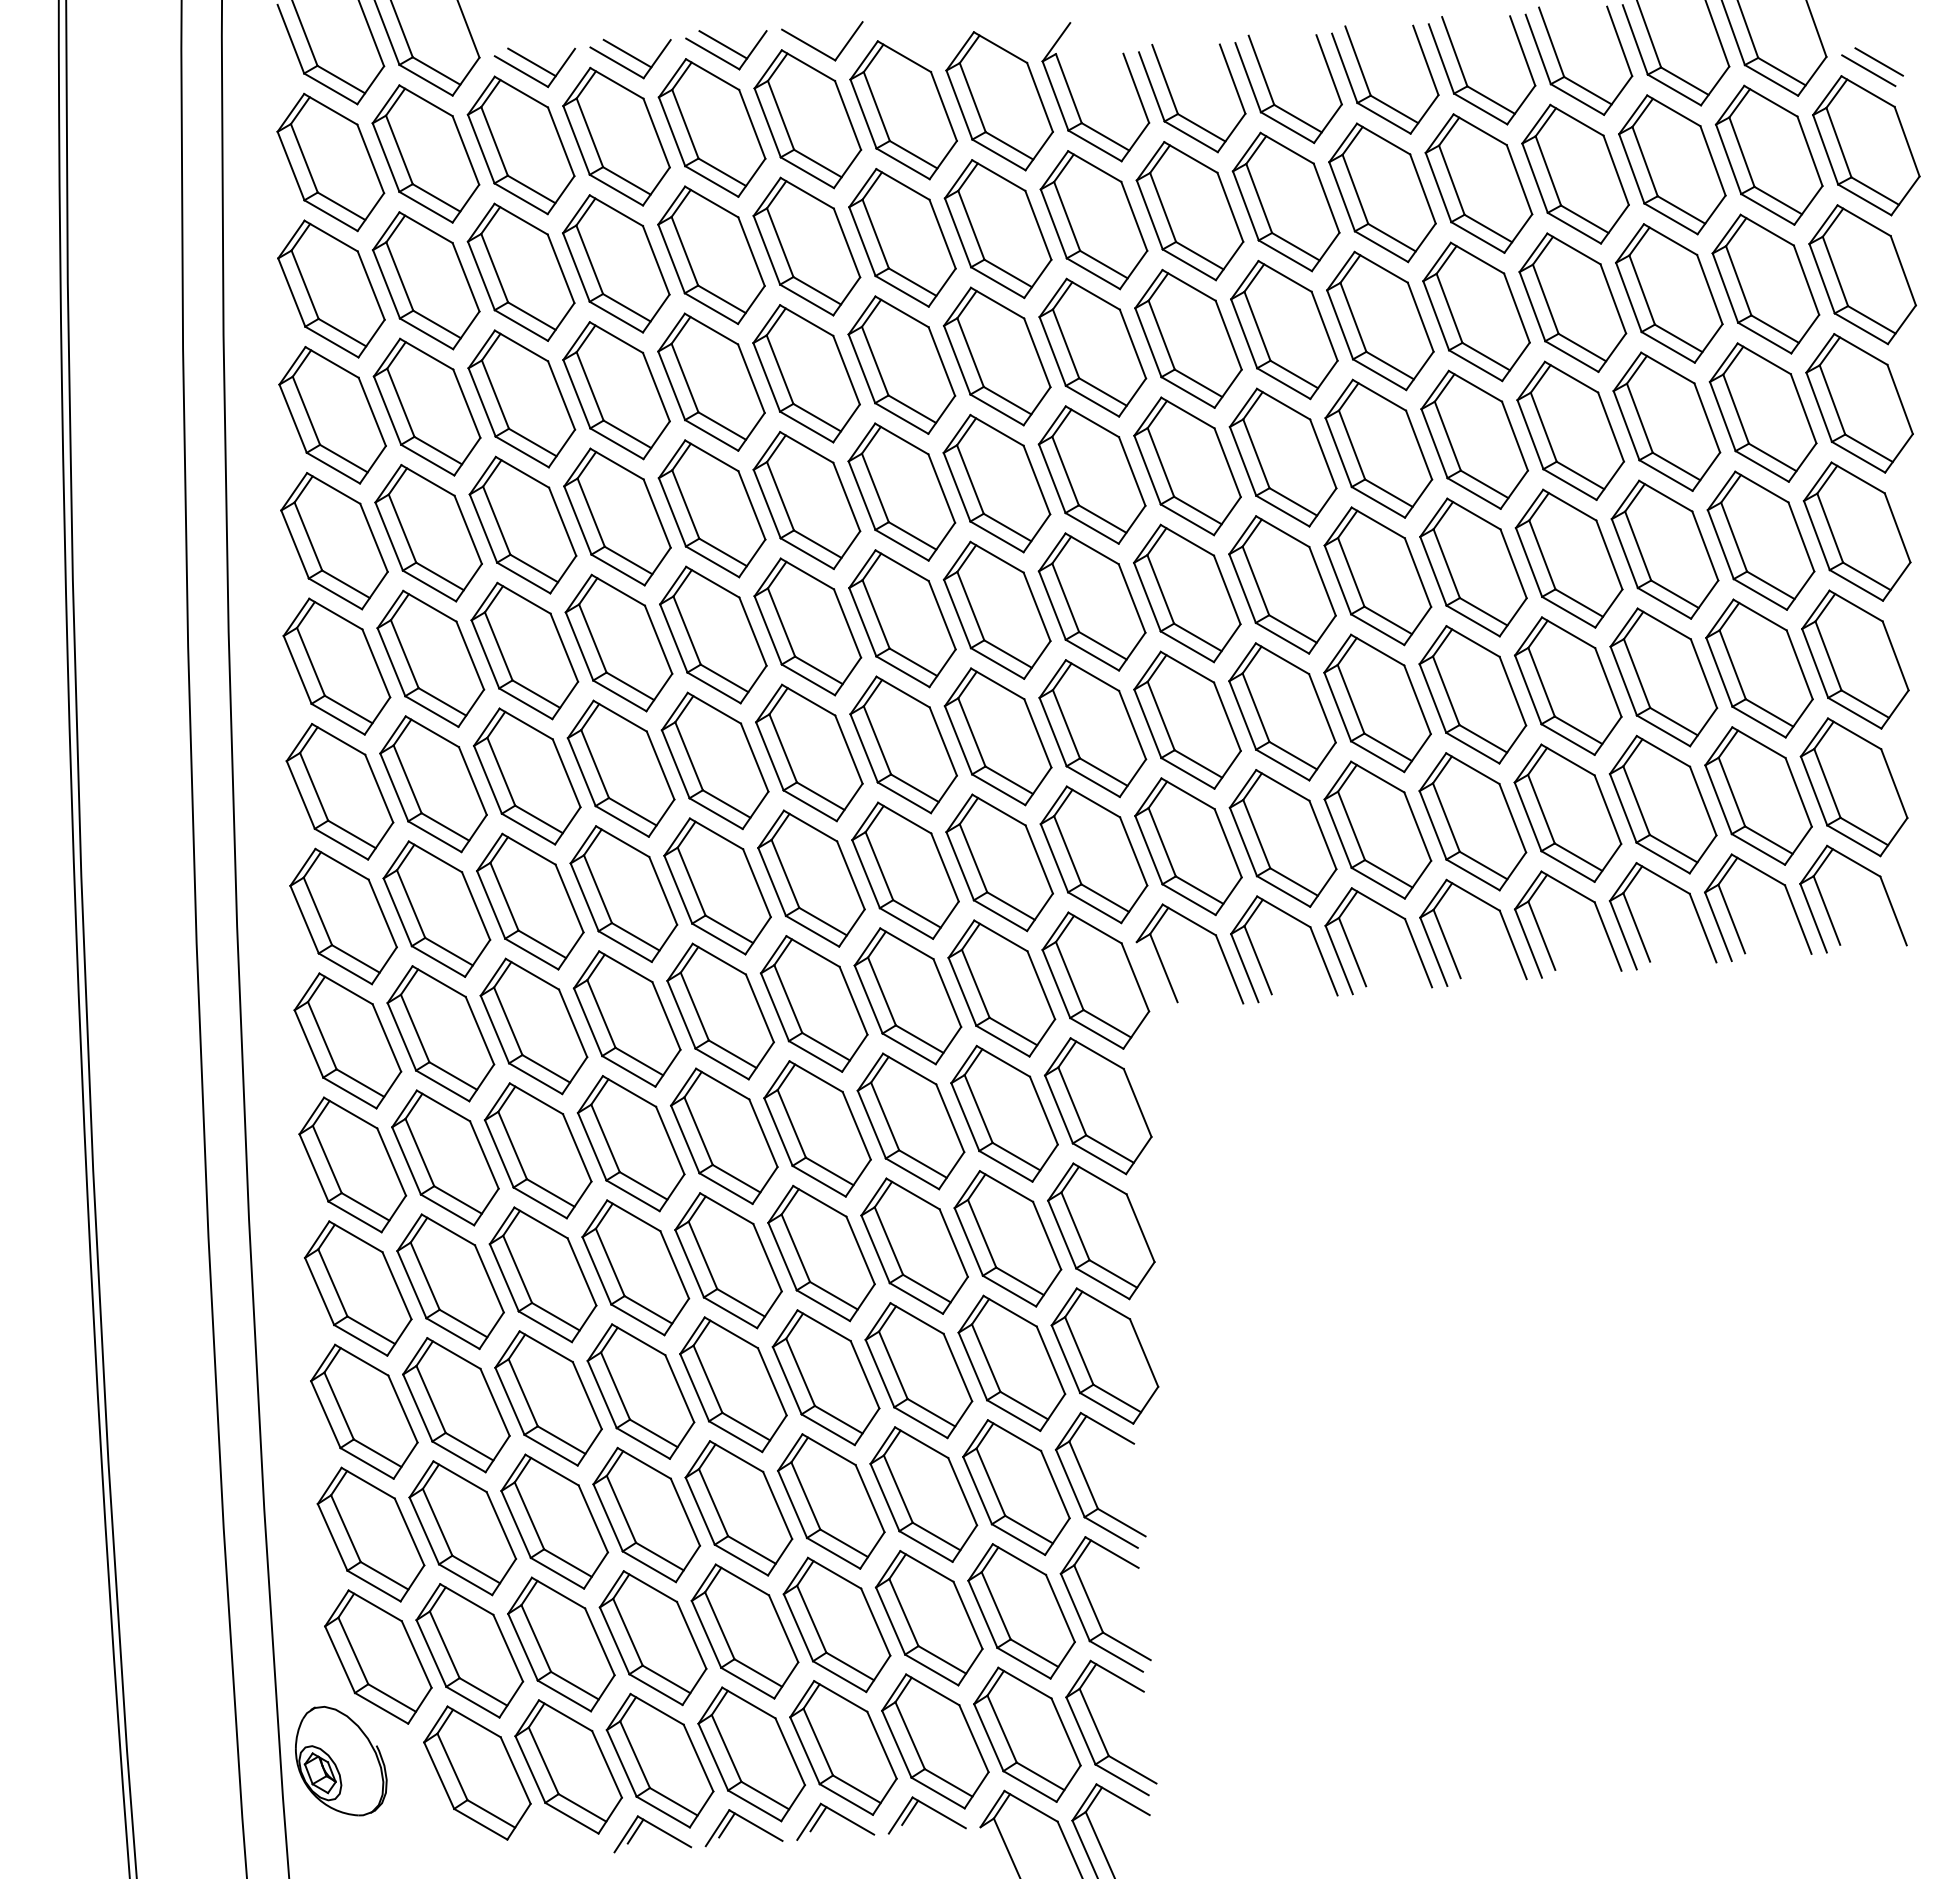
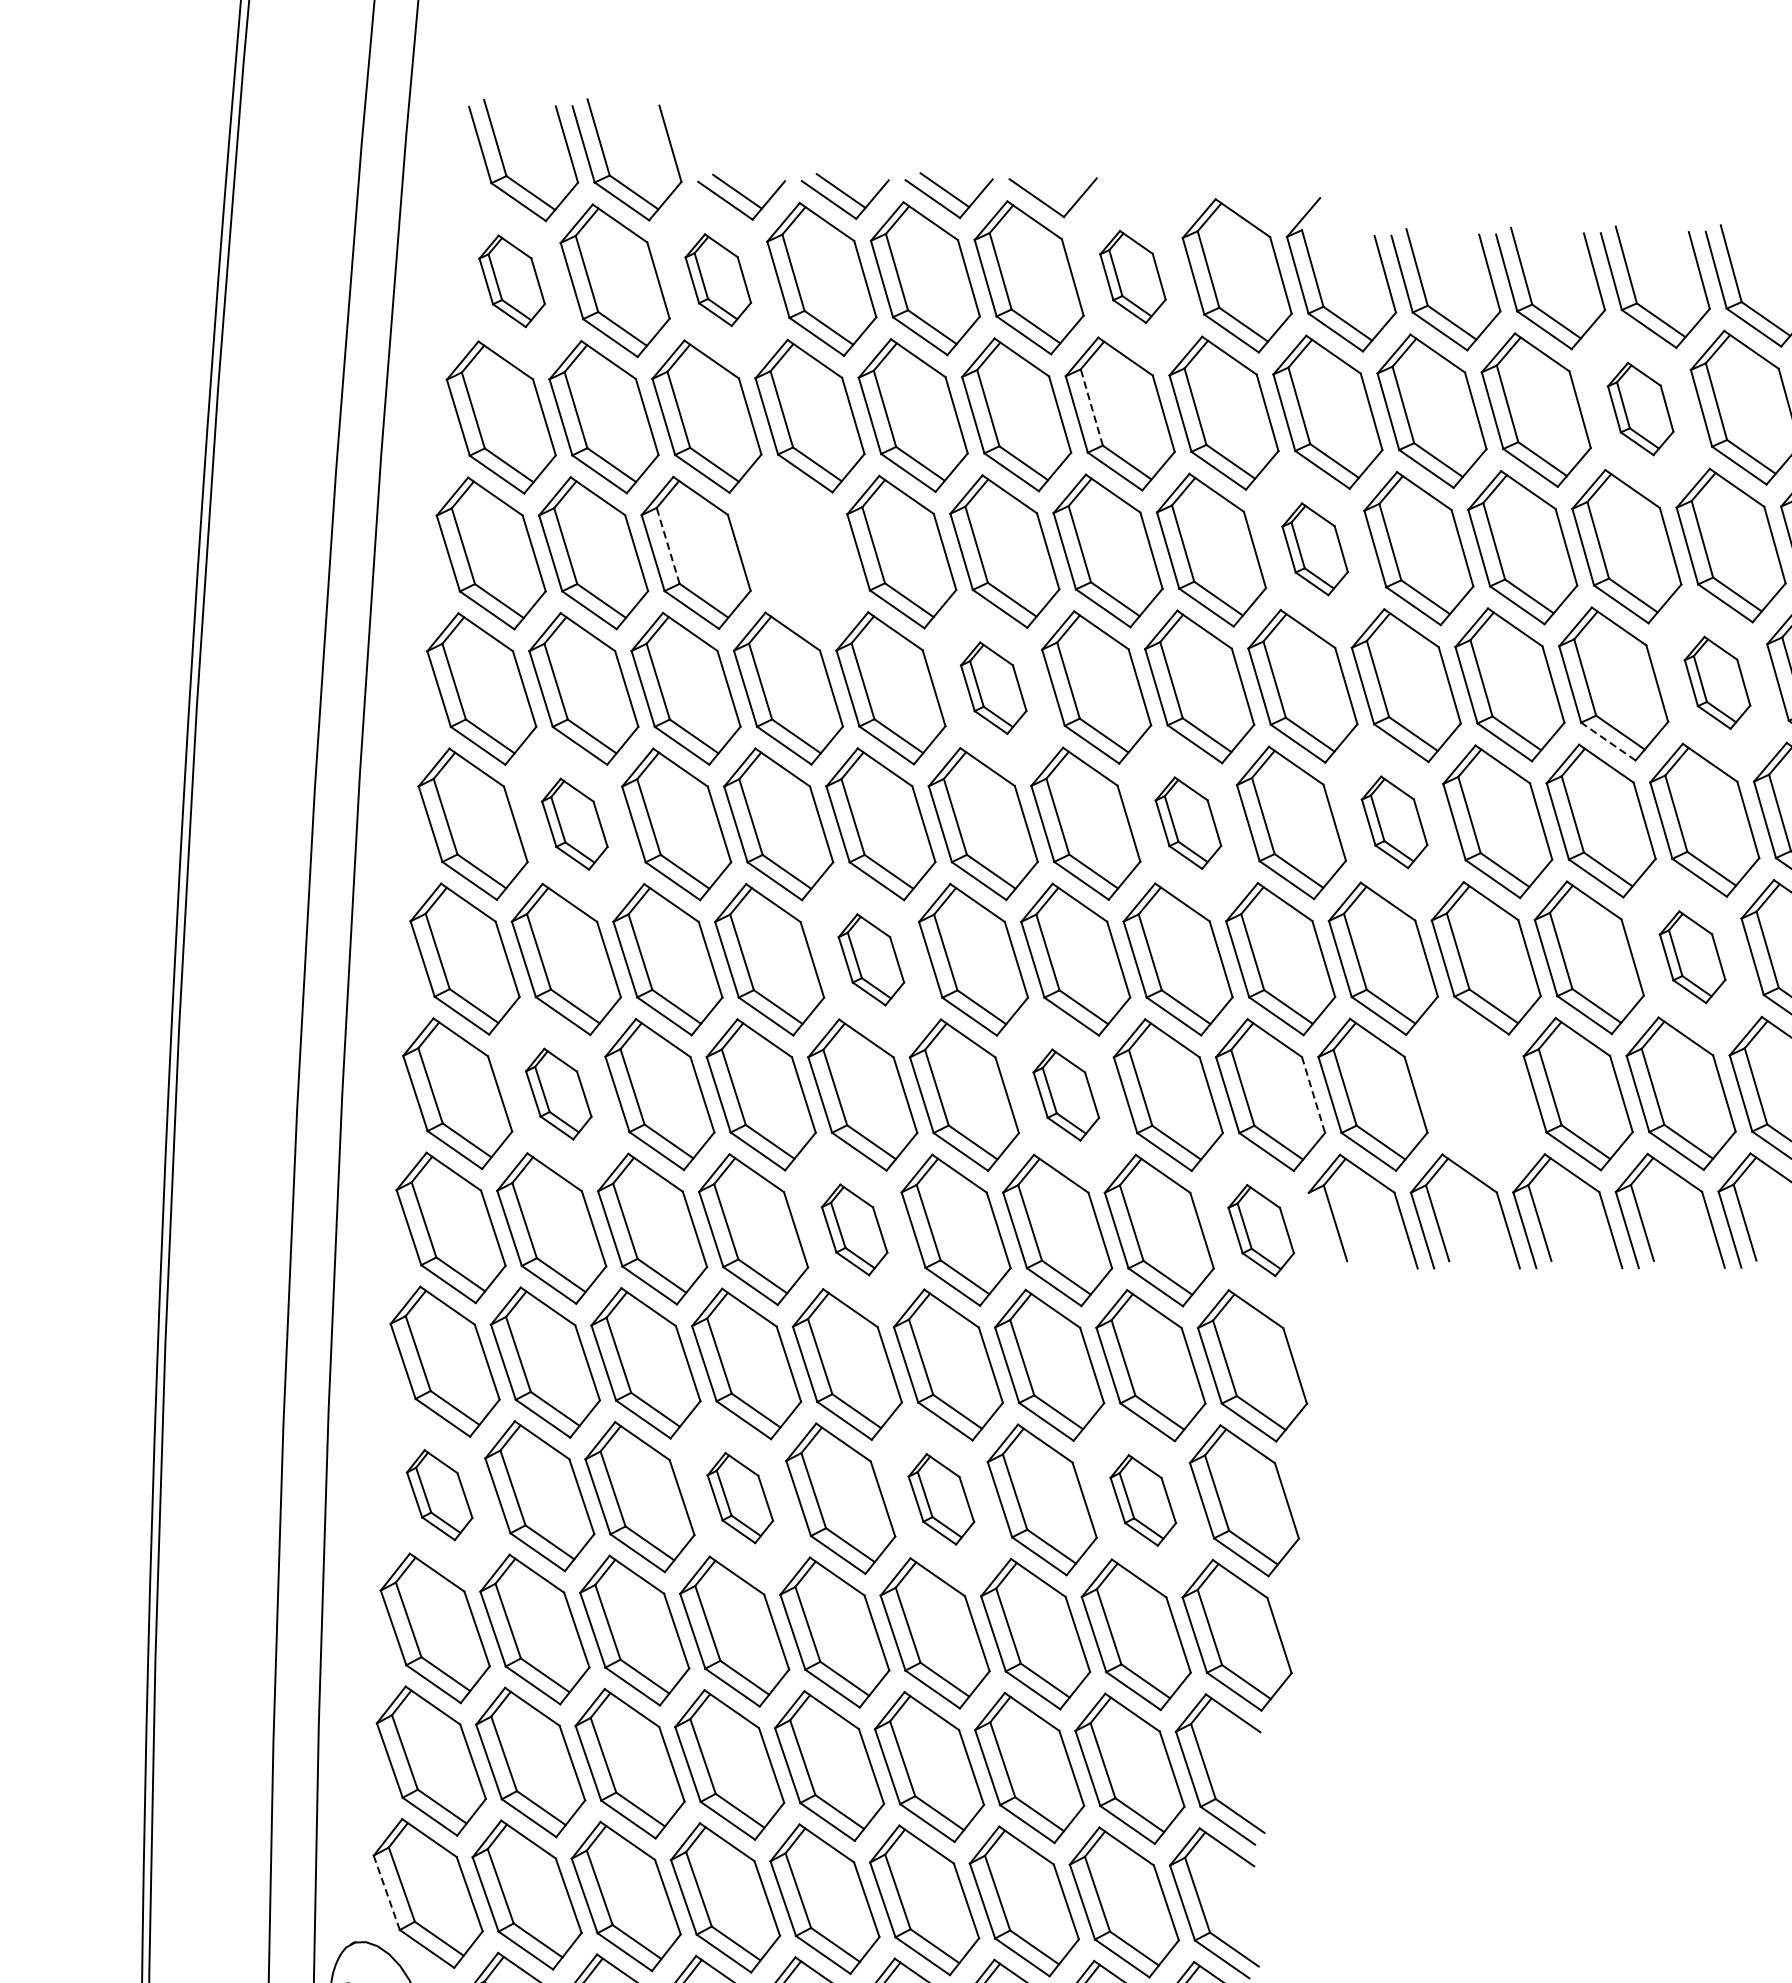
part: (903, 110) -> (1132, 277), size x0.6
part: (520, 145) -> (717, 280), size x0.6
part: (330, 162) -> (511, 281), size x0.6
part: (1382, 192) -> (1640, 408), size x0.6
line: (875, 234) -> (1091, 407), solid -> dashed
part: (1092, 347) -> (1314, 549), size x0.6
part: (616, 390) -> (798, 552), removed
line: (495, 394) -> (668, 545), solid -> dashed
part: (1474, 439) -> (1717, 682), size x0.6
part: (806, 500) -> (993, 687), size x0.6
line: (1378, 502) -> (1608, 741), solid -> dashed
part: (1187, 593) -> (1394, 822), size x0.6
part: (996, 609) -> (1187, 822), size x0.6
part: (430, 658) -> (574, 823), size x0.6
part: (1472, 694) -> (1692, 956), size x0.6
part: (714, 760) -> (870, 959), size x0.6
part: (1282, 838) -> (1474, 1094), removed
line: (1133, 851) -> (1313, 1095), solid -> dashed
part: (905, 870) -> (1066, 1094), size x0.6
part: (436, 908) -> (558, 1093), size x0.6
part: (1095, 980) -> (1260, 1230), size x0.6
part: (720, 1011) -> (854, 1229), size x0.6
part: (1007, 1238) -> (1142, 1500), size x0.6
part: (821, 1253) -> (941, 1499), size x0.6
part: (635, 1267) -> (740, 1497), size x0.6
part: (357, 1288) -> (439, 1495), size x0.6
line: (339, 1659) -> (386, 1892), solid -> dashed

